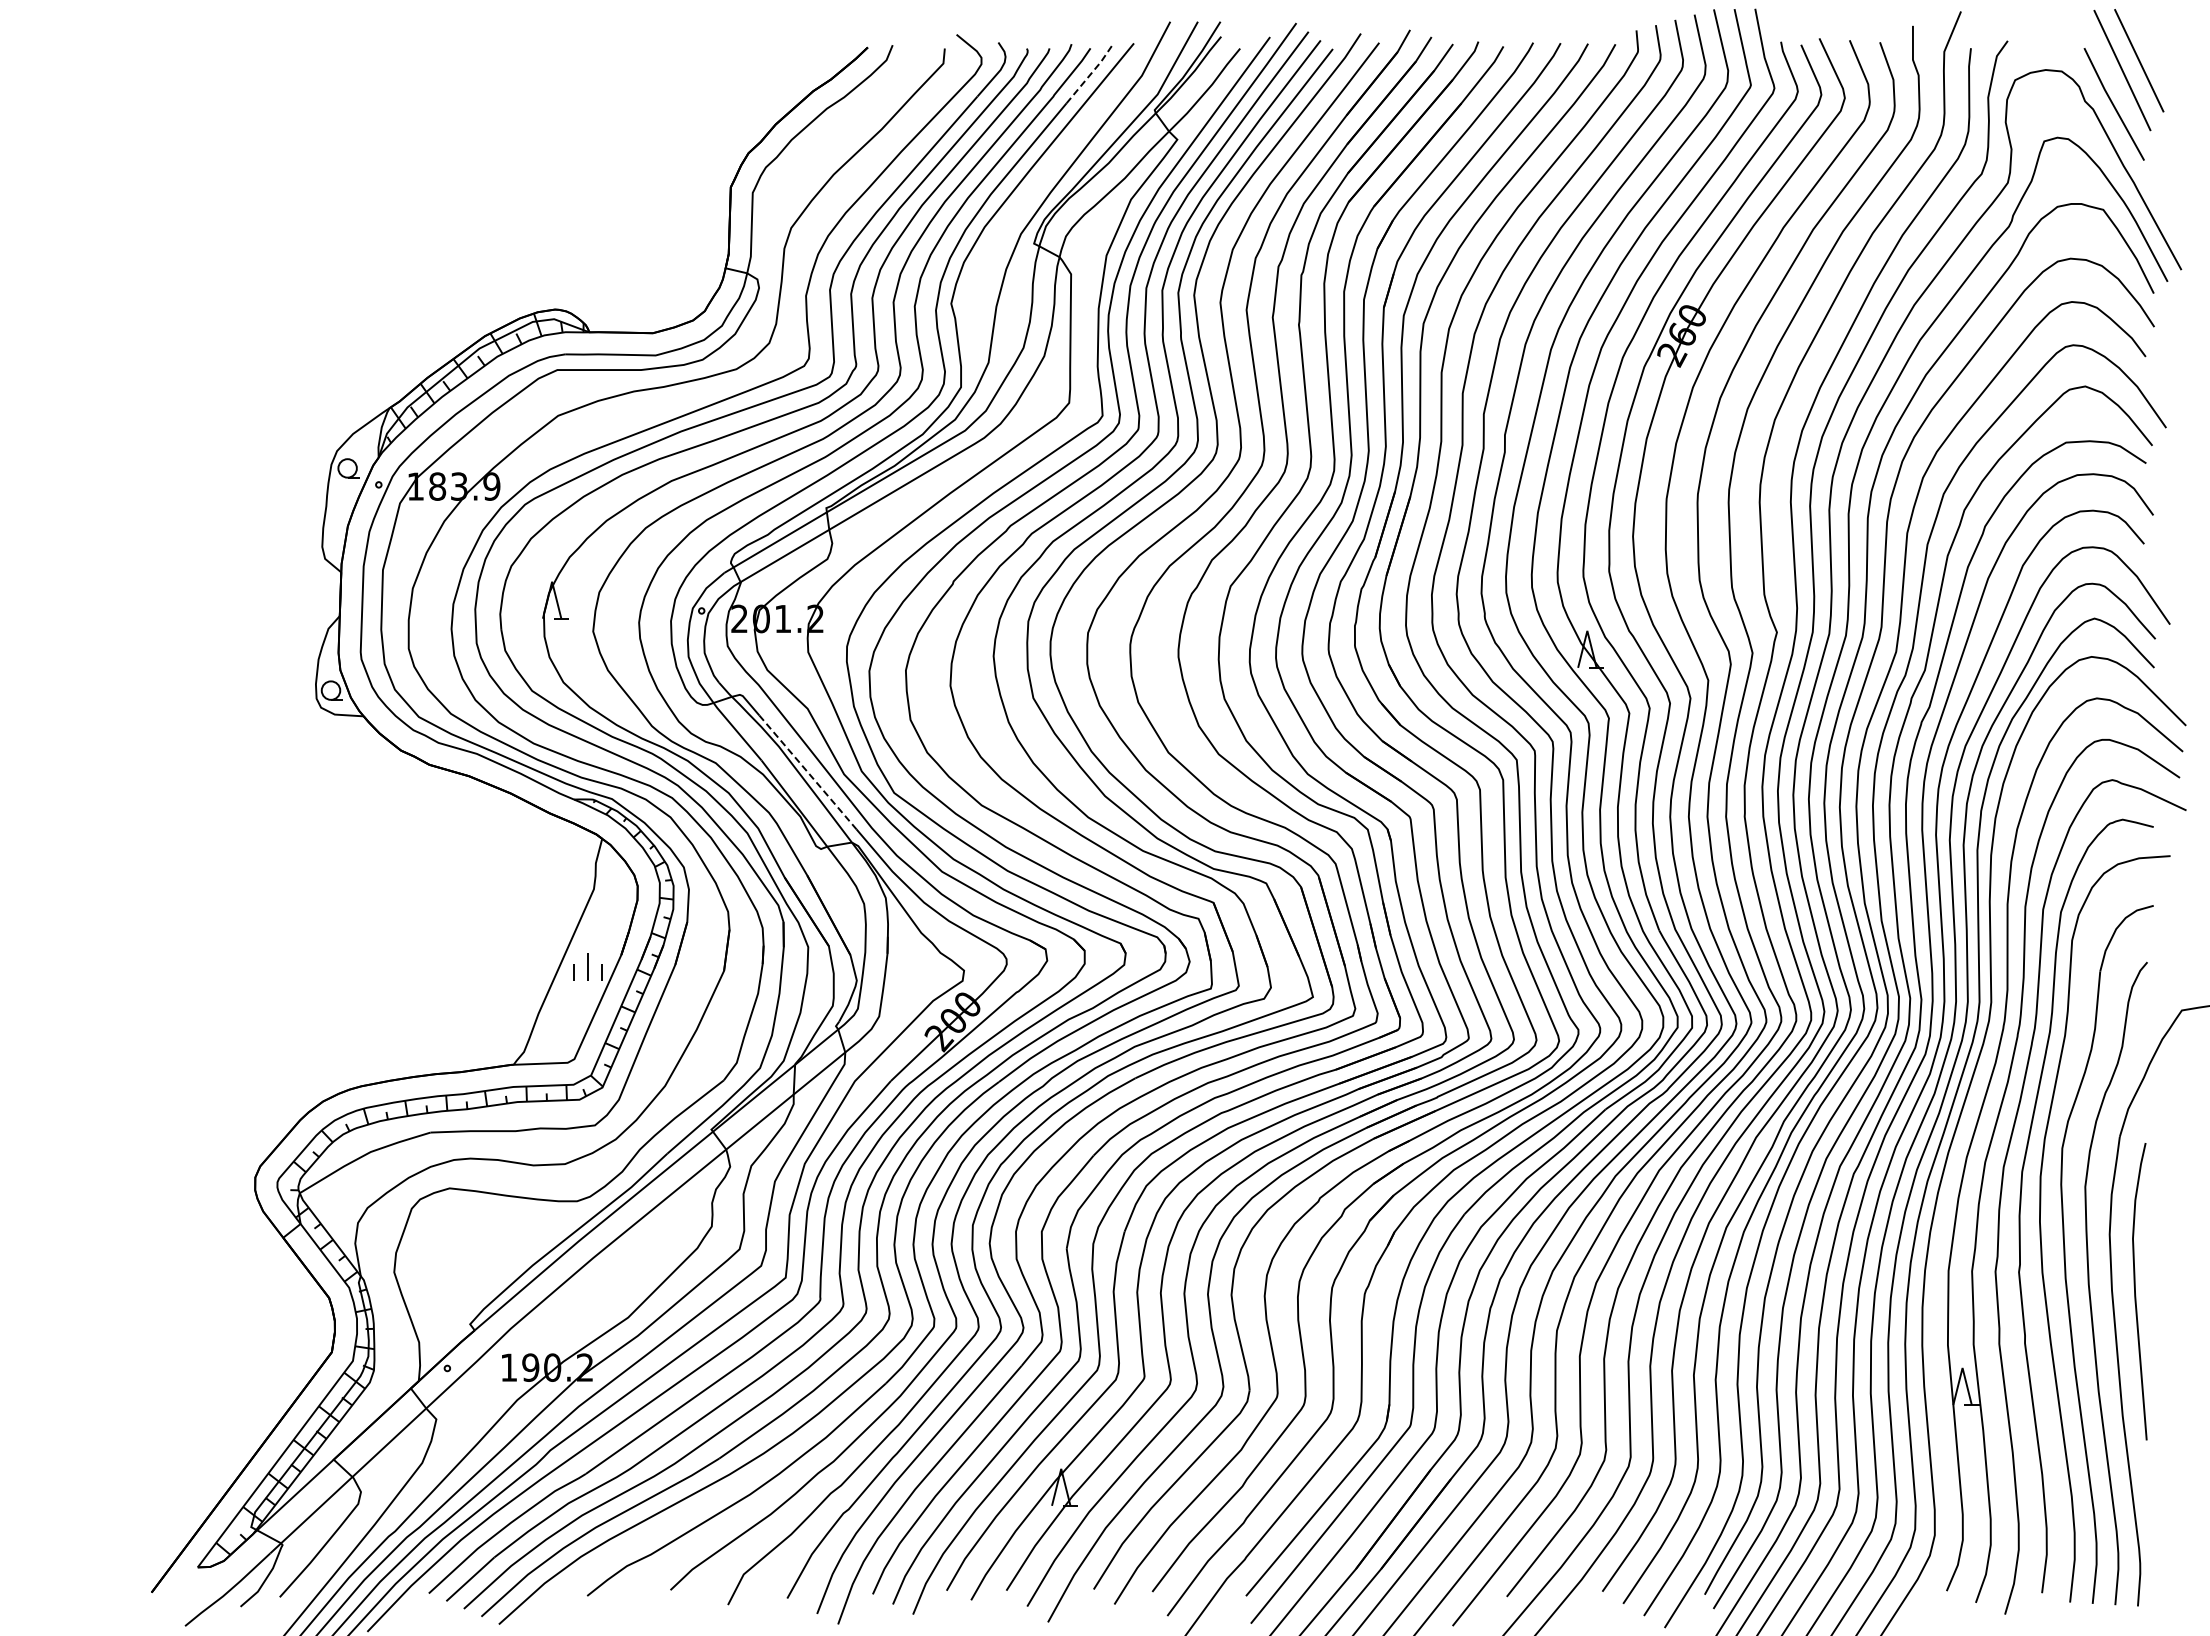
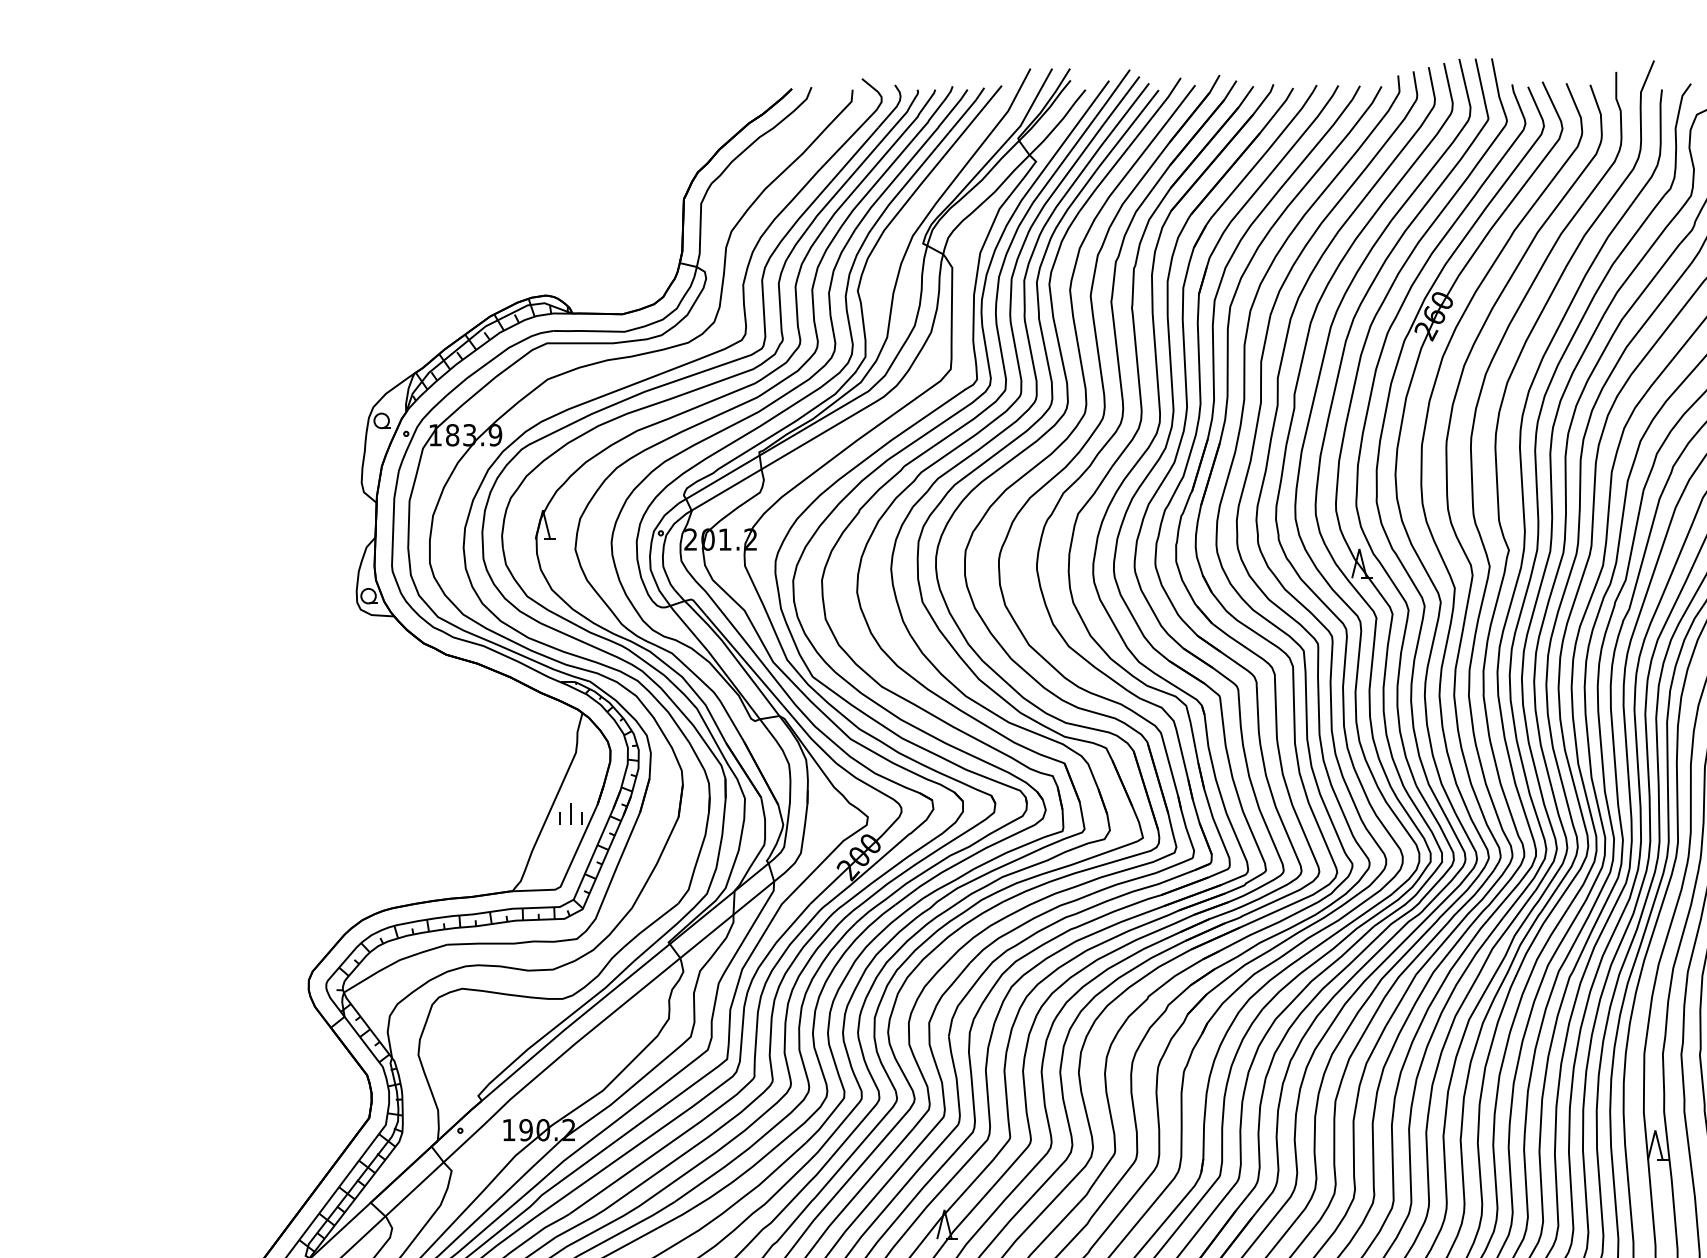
line: (1090, 74) -> (967, 110), dashed -> solid
line: (807, 772) -> (744, 660), dashed -> solid

